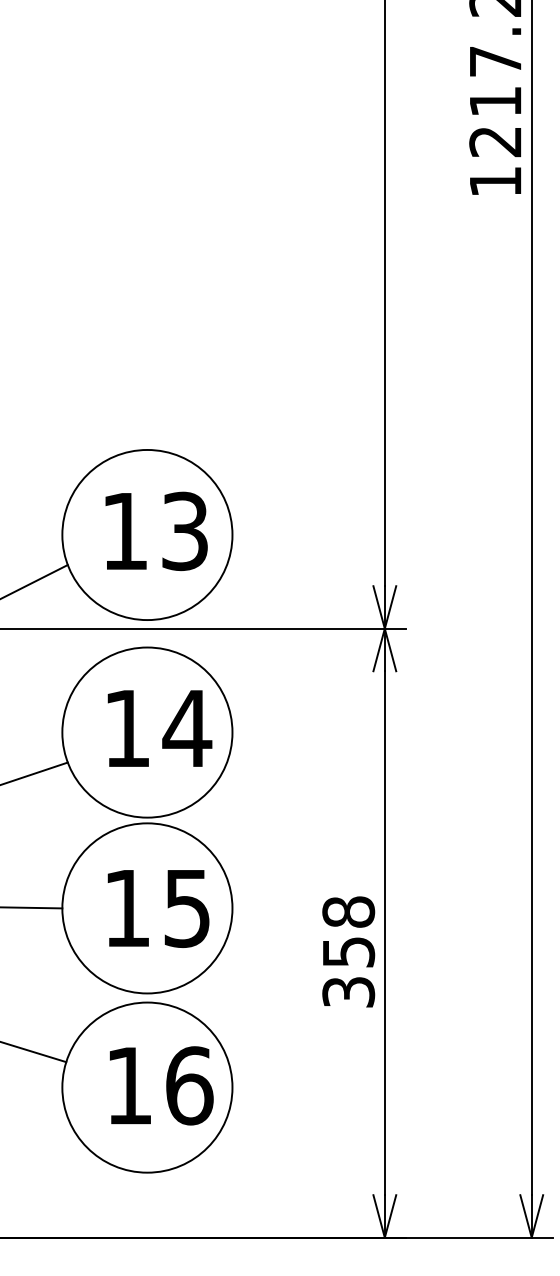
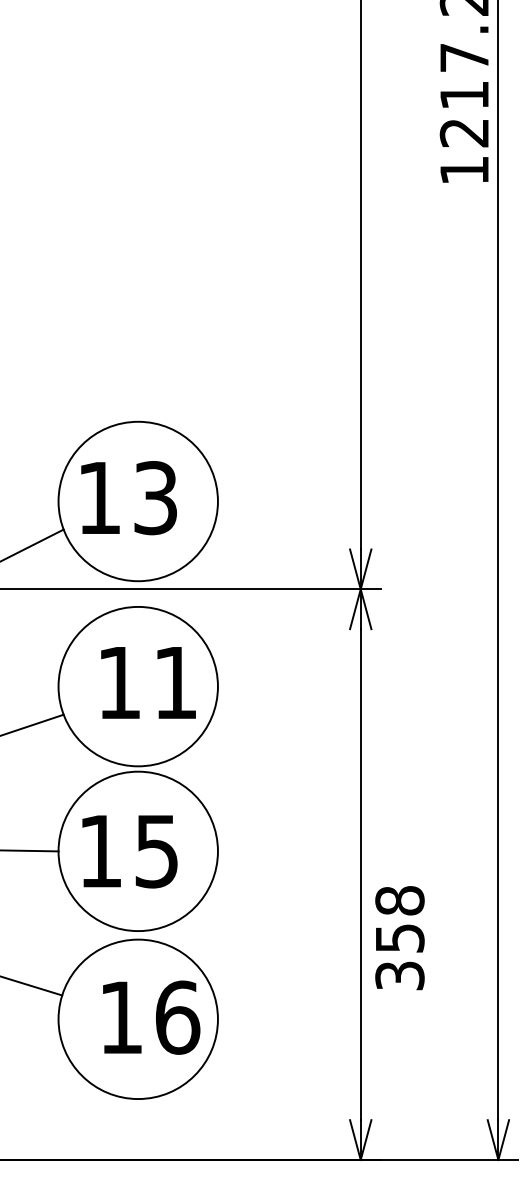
text: (156, 530) -> (128, 497), moved
text: (187, 728) -> (175, 682), 14 -> 11
text: (158, 908) -> (129, 851), moved
text: (348, 951) -> (399, 937), moved

